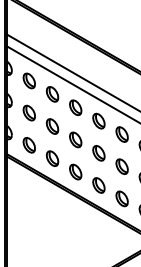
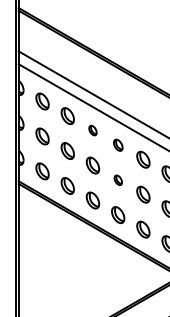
part: (75, 107) -> (92, 130), size x0.6
part: (99, 121) -> (118, 145), size x0.7
part: (99, 153) -> (118, 180), size x0.6

